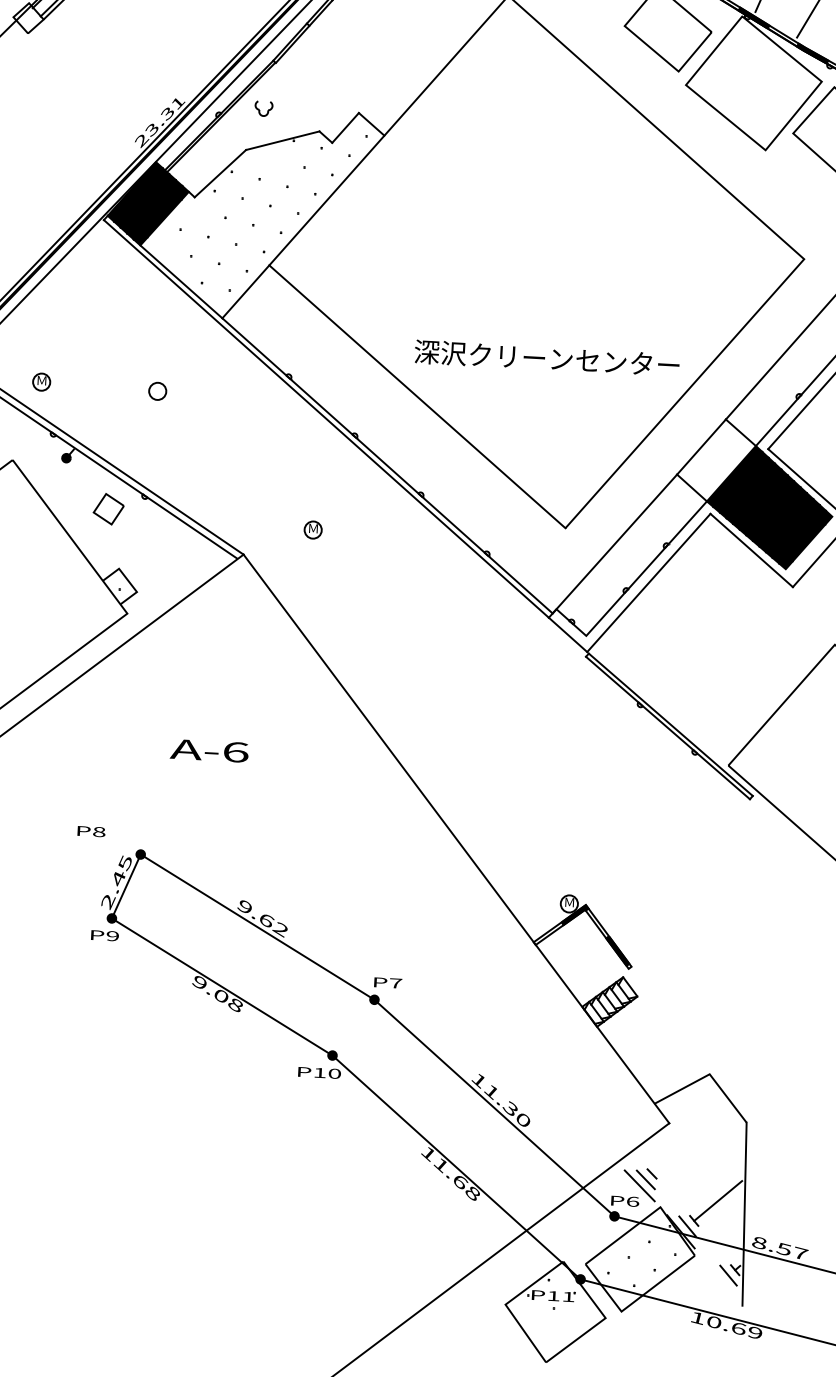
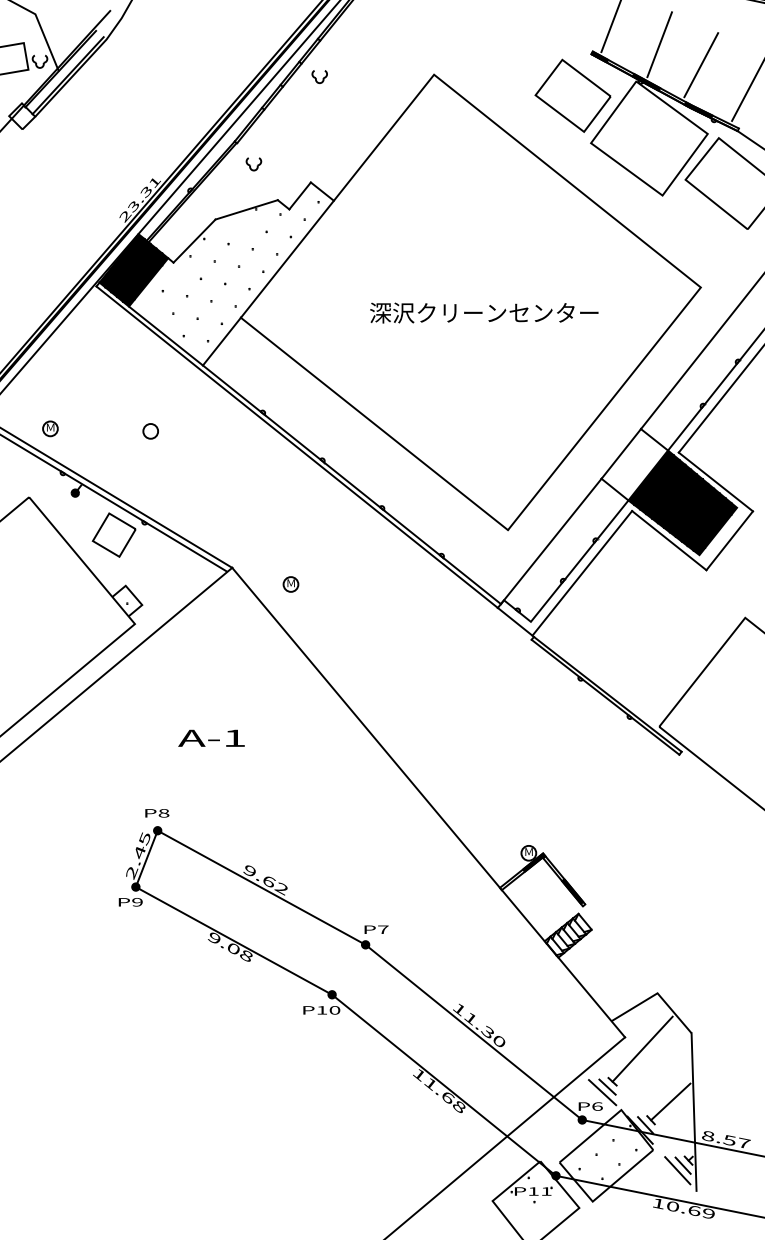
part: (263, 109) -> (253, 164), moved
text: (547, 357) -> (484, 312), moved
part: (108, 508) -> (113, 534), size x1.67
part: (312, 530) -> (290, 584), moved
text: (235, 752) -> (234, 738), A-6 -> A-1
text: (91, 831) -> (157, 813), moved
line: (688, 1137) -> (642, 1048), added
line: (721, 1280) -> (677, 1170), added

